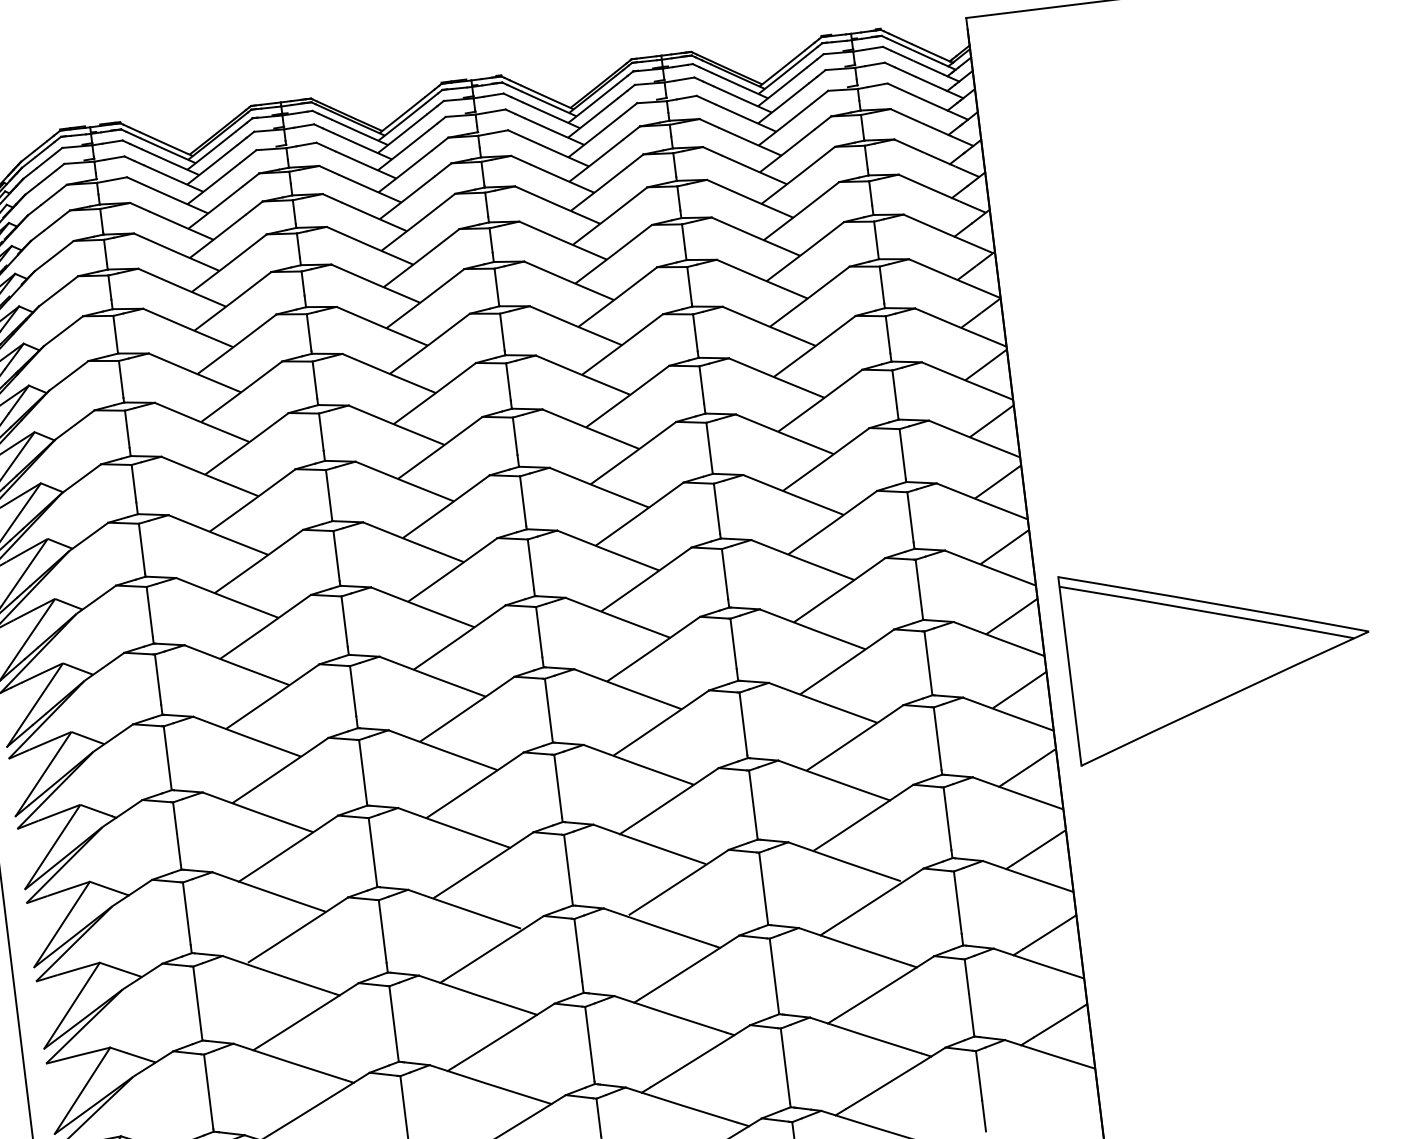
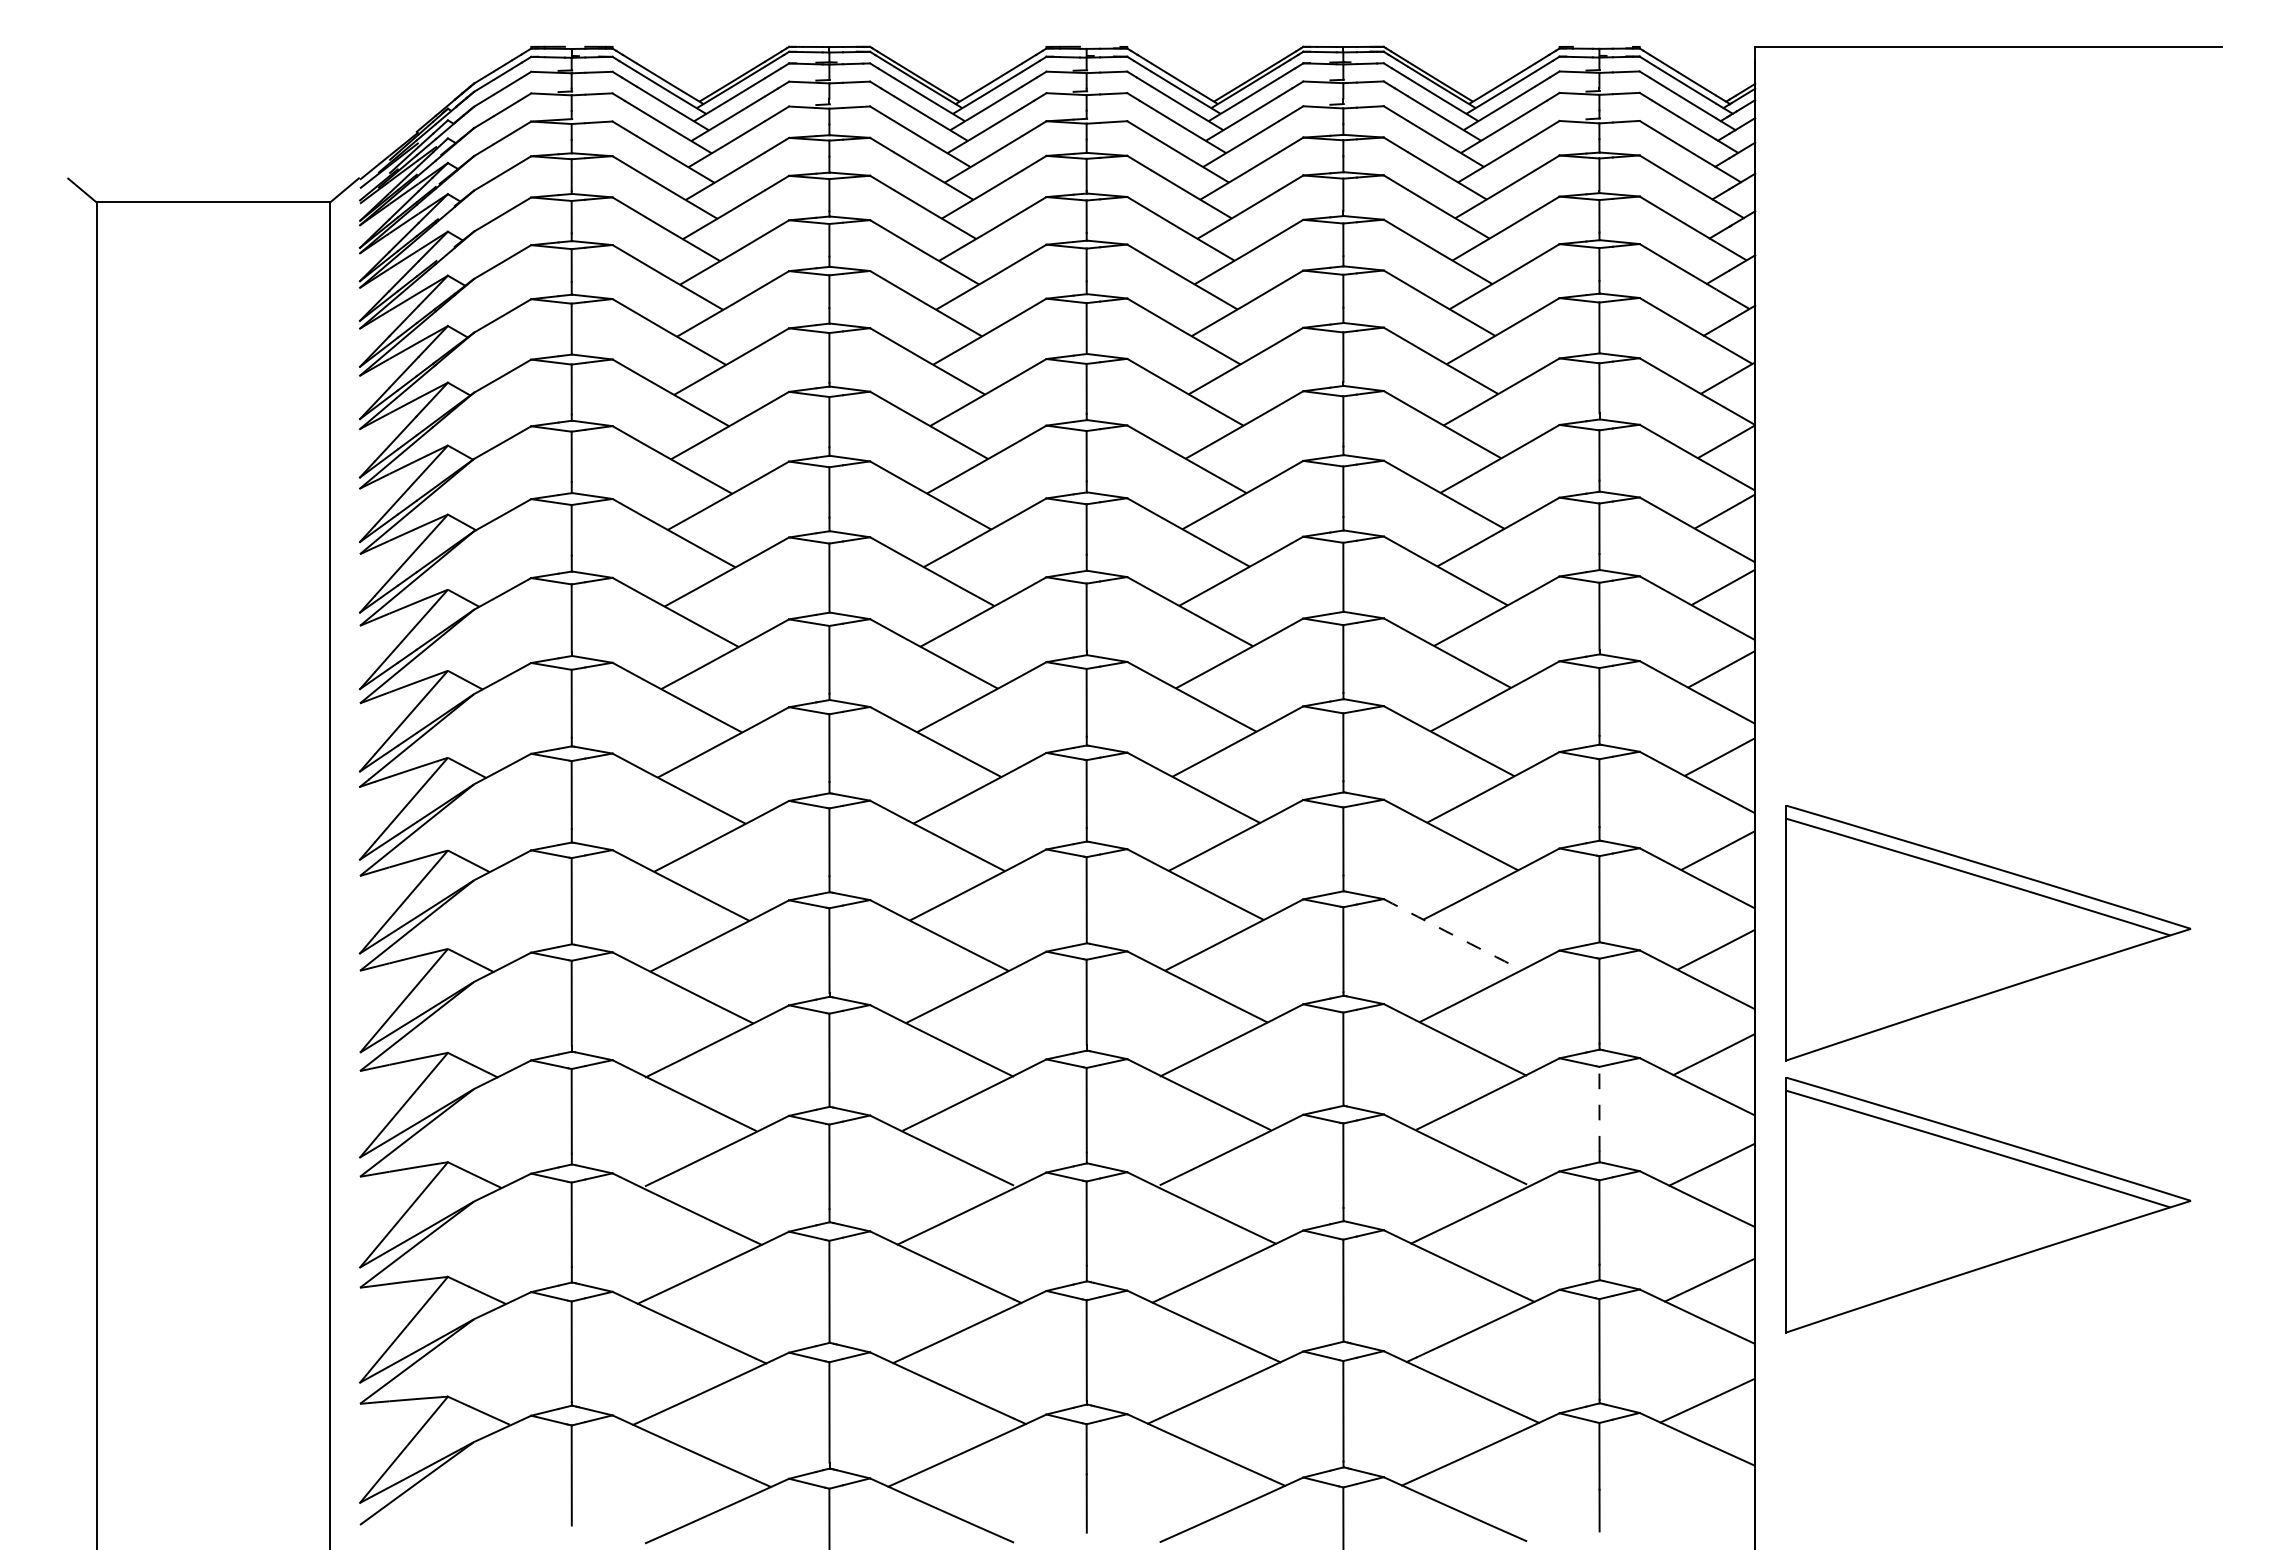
arc: (822, 702) -> (1452, 934), solid -> dashed
line: (947, 818) -> (1599, 1108), solid -> dashed
part: (1244, 854) -> (1988, 1205), added

